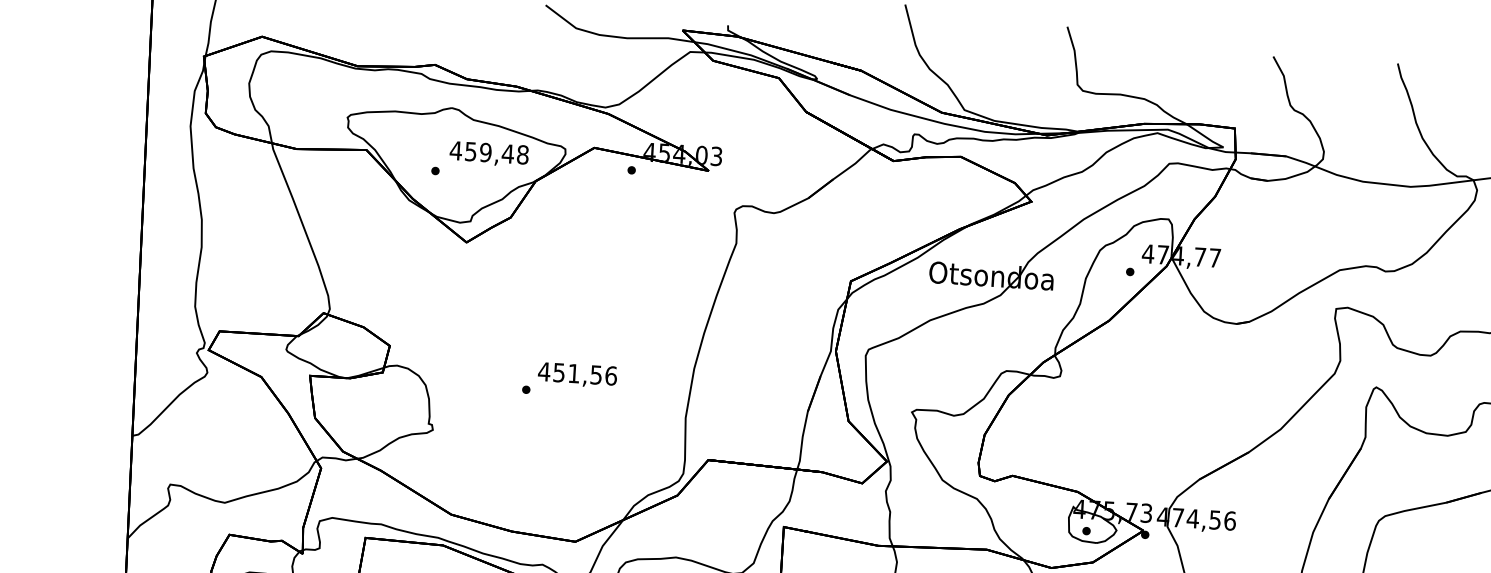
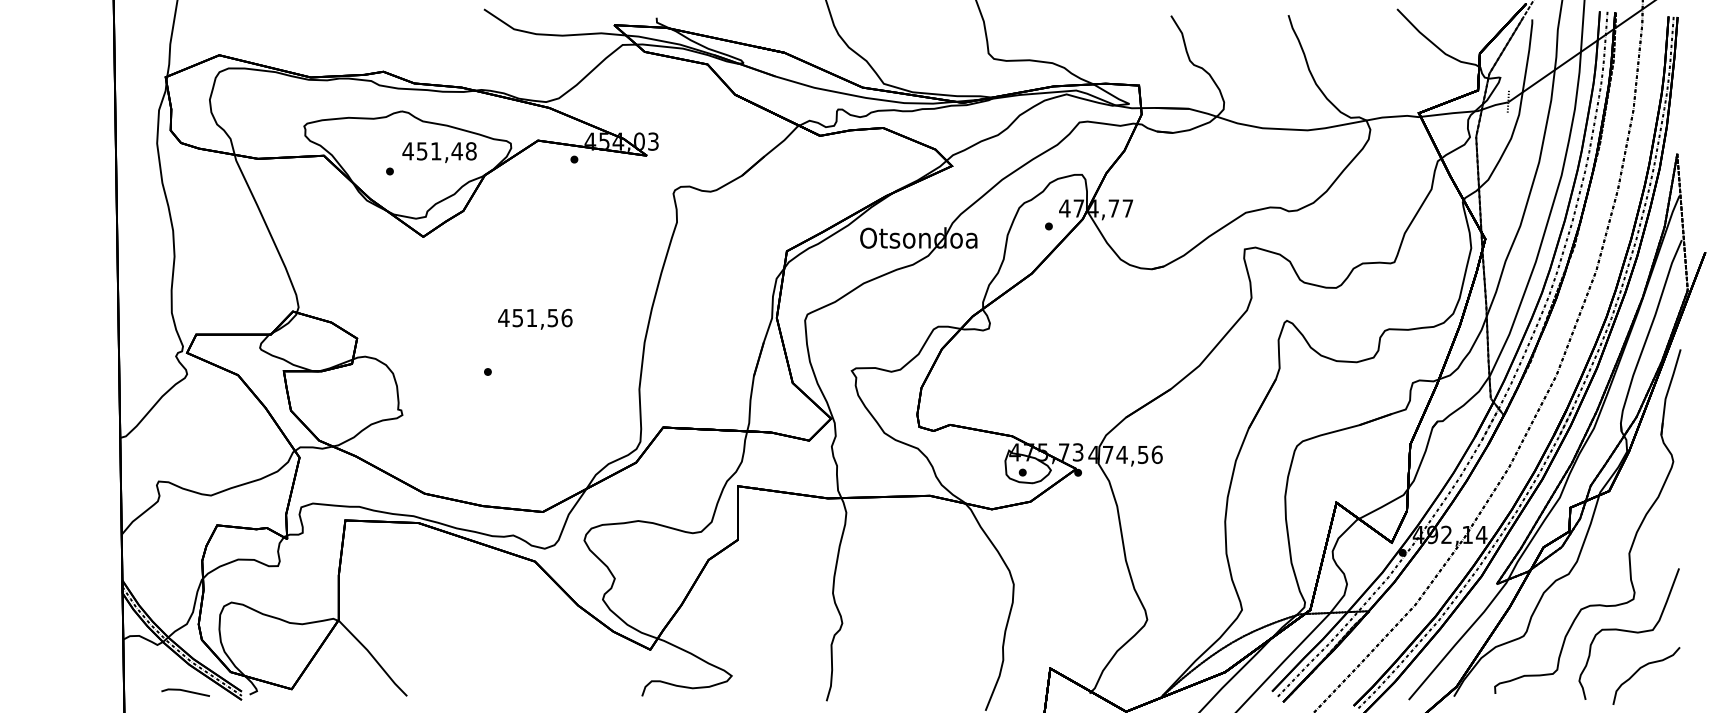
text: (485, 152) -> (435, 151), 459,48 -> 451,48
text: (577, 374) -> (535, 318), moved

